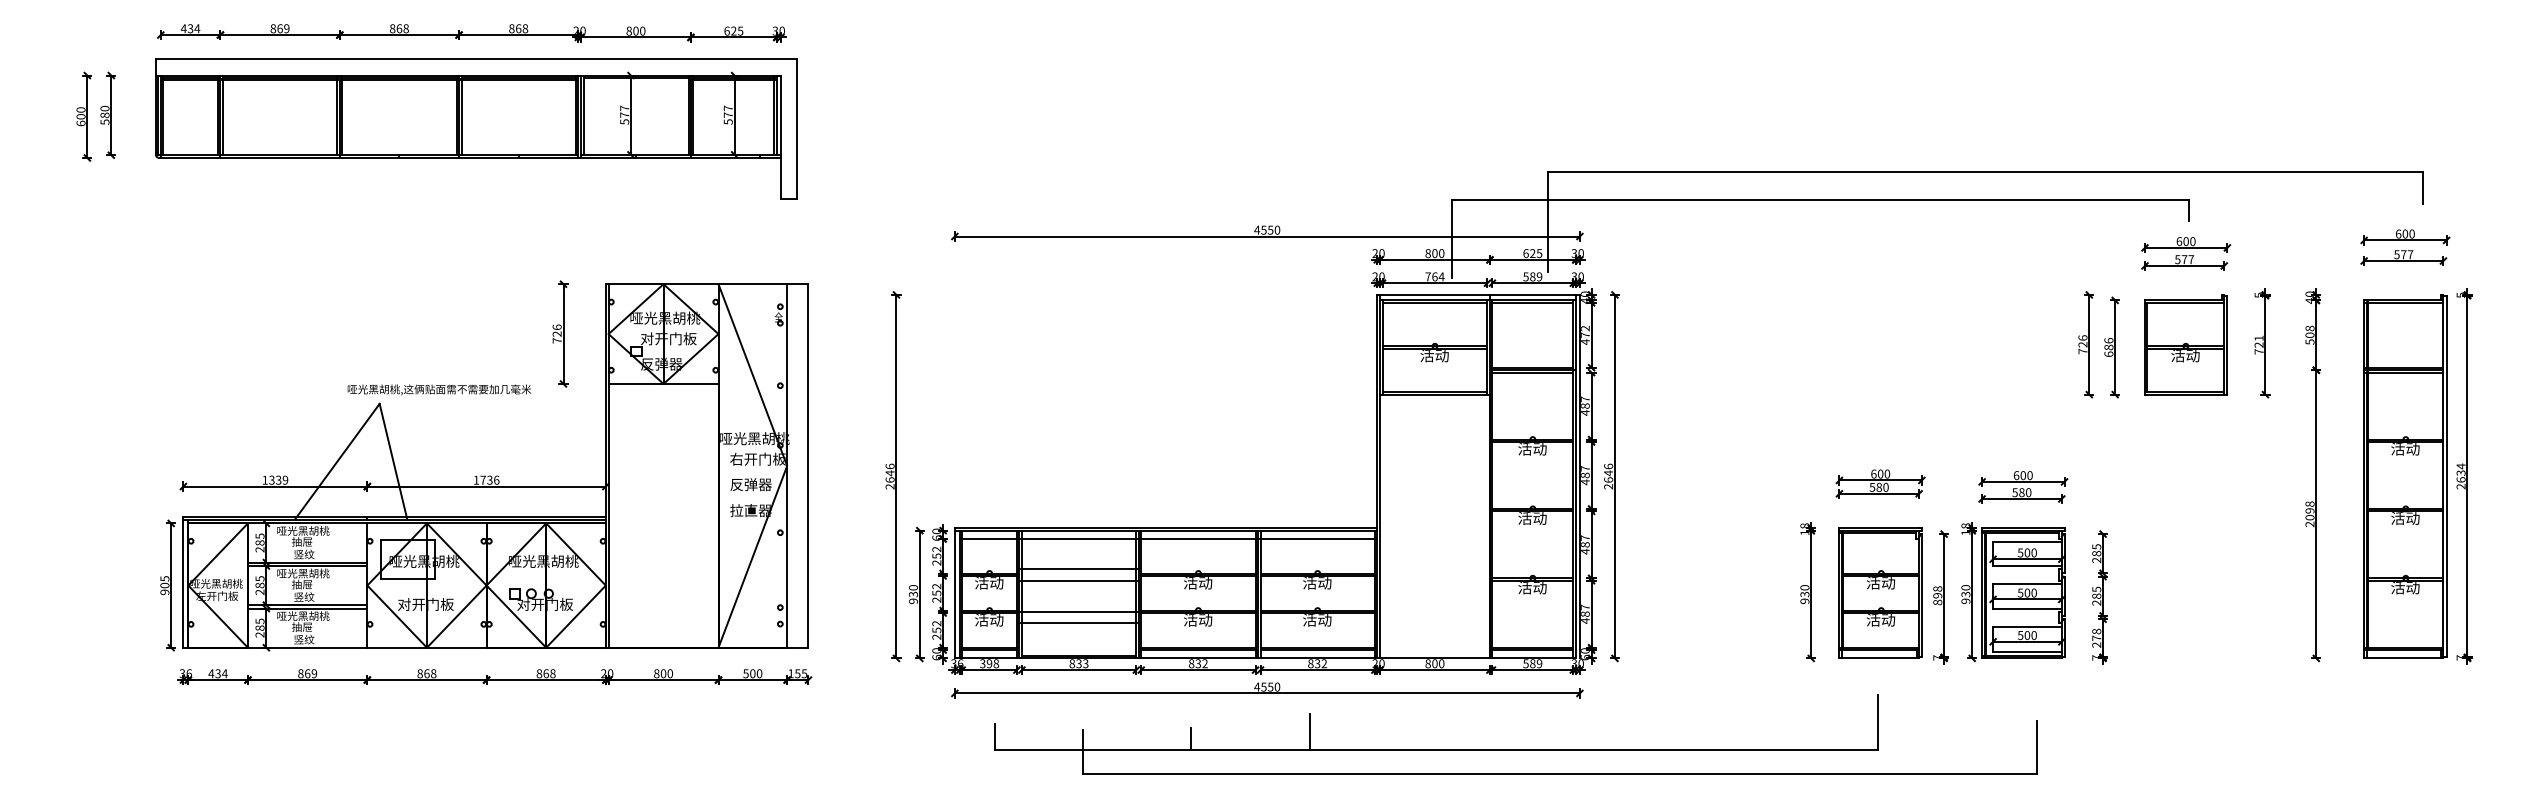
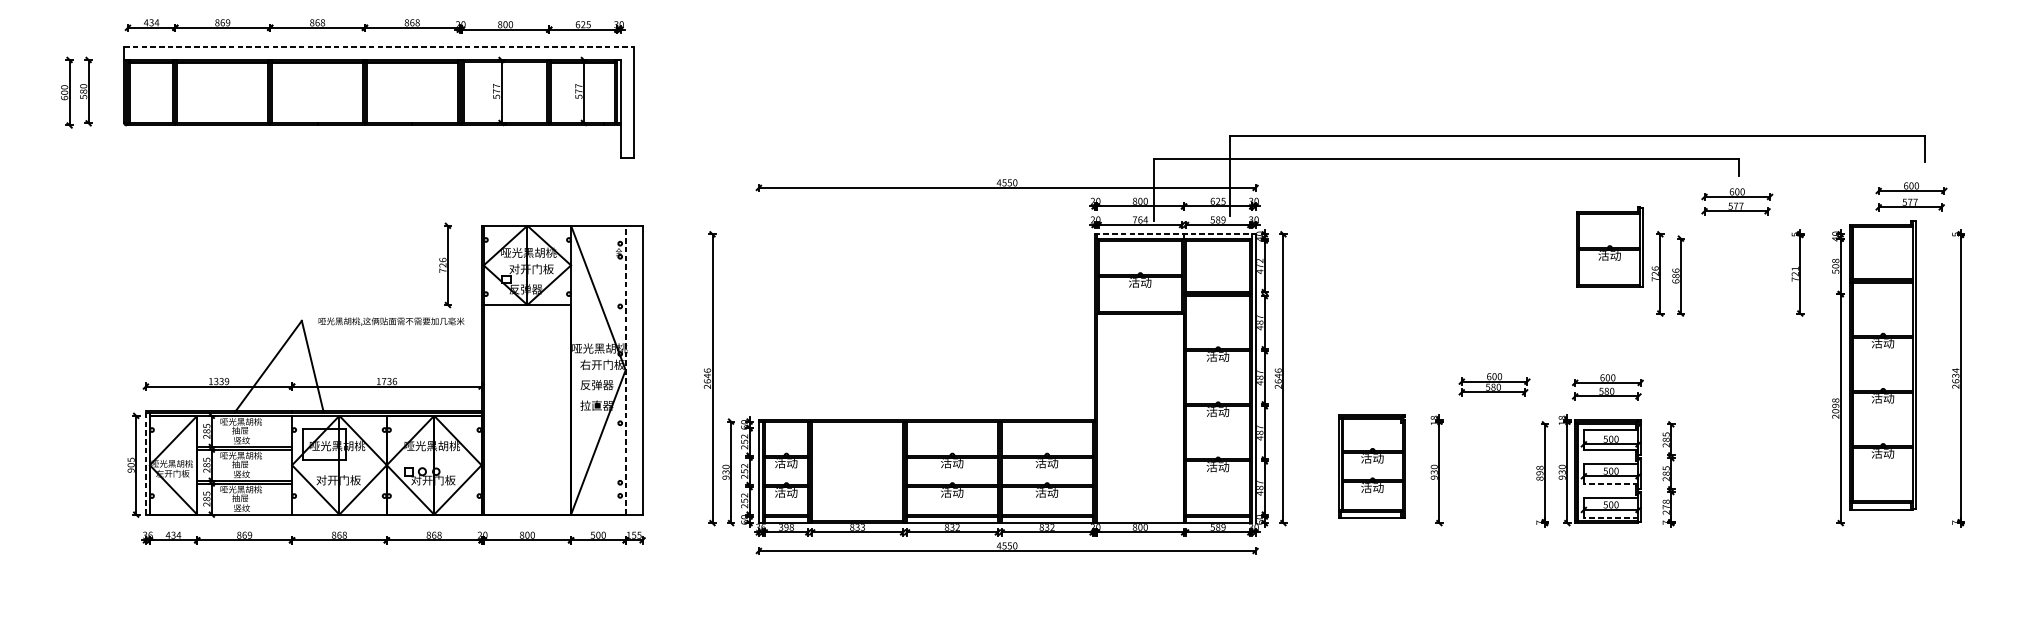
line: (476, 59) -> (378, 47), solid -> dashed
line: (1479, 294) -> (1175, 233), solid -> dashed
part: (2185, 344) -> (1609, 246), moved
text: (438, 389) -> (390, 321), moved
line: (787, 465) -> (625, 369), solid -> dashed
part: (2405, 476) -> (1882, 365), moved
line: (1168, 538) -> (928, 427), removed
line: (1078, 569) -> (857, 452), removed
line: (1078, 580) -> (857, 461), removed
line: (183, 582) -> (145, 462), solid -> dashed
part: (1880, 592) -> (1372, 465), moved
line: (2026, 608) -> (1610, 483), solid -> dashed
line: (1078, 611) -> (857, 485), removed
line: (1078, 623) -> (857, 495), removed
line: (2026, 651) -> (1610, 517), solid -> dashed
part: (1515, 749) -> (1204, 595), removed

